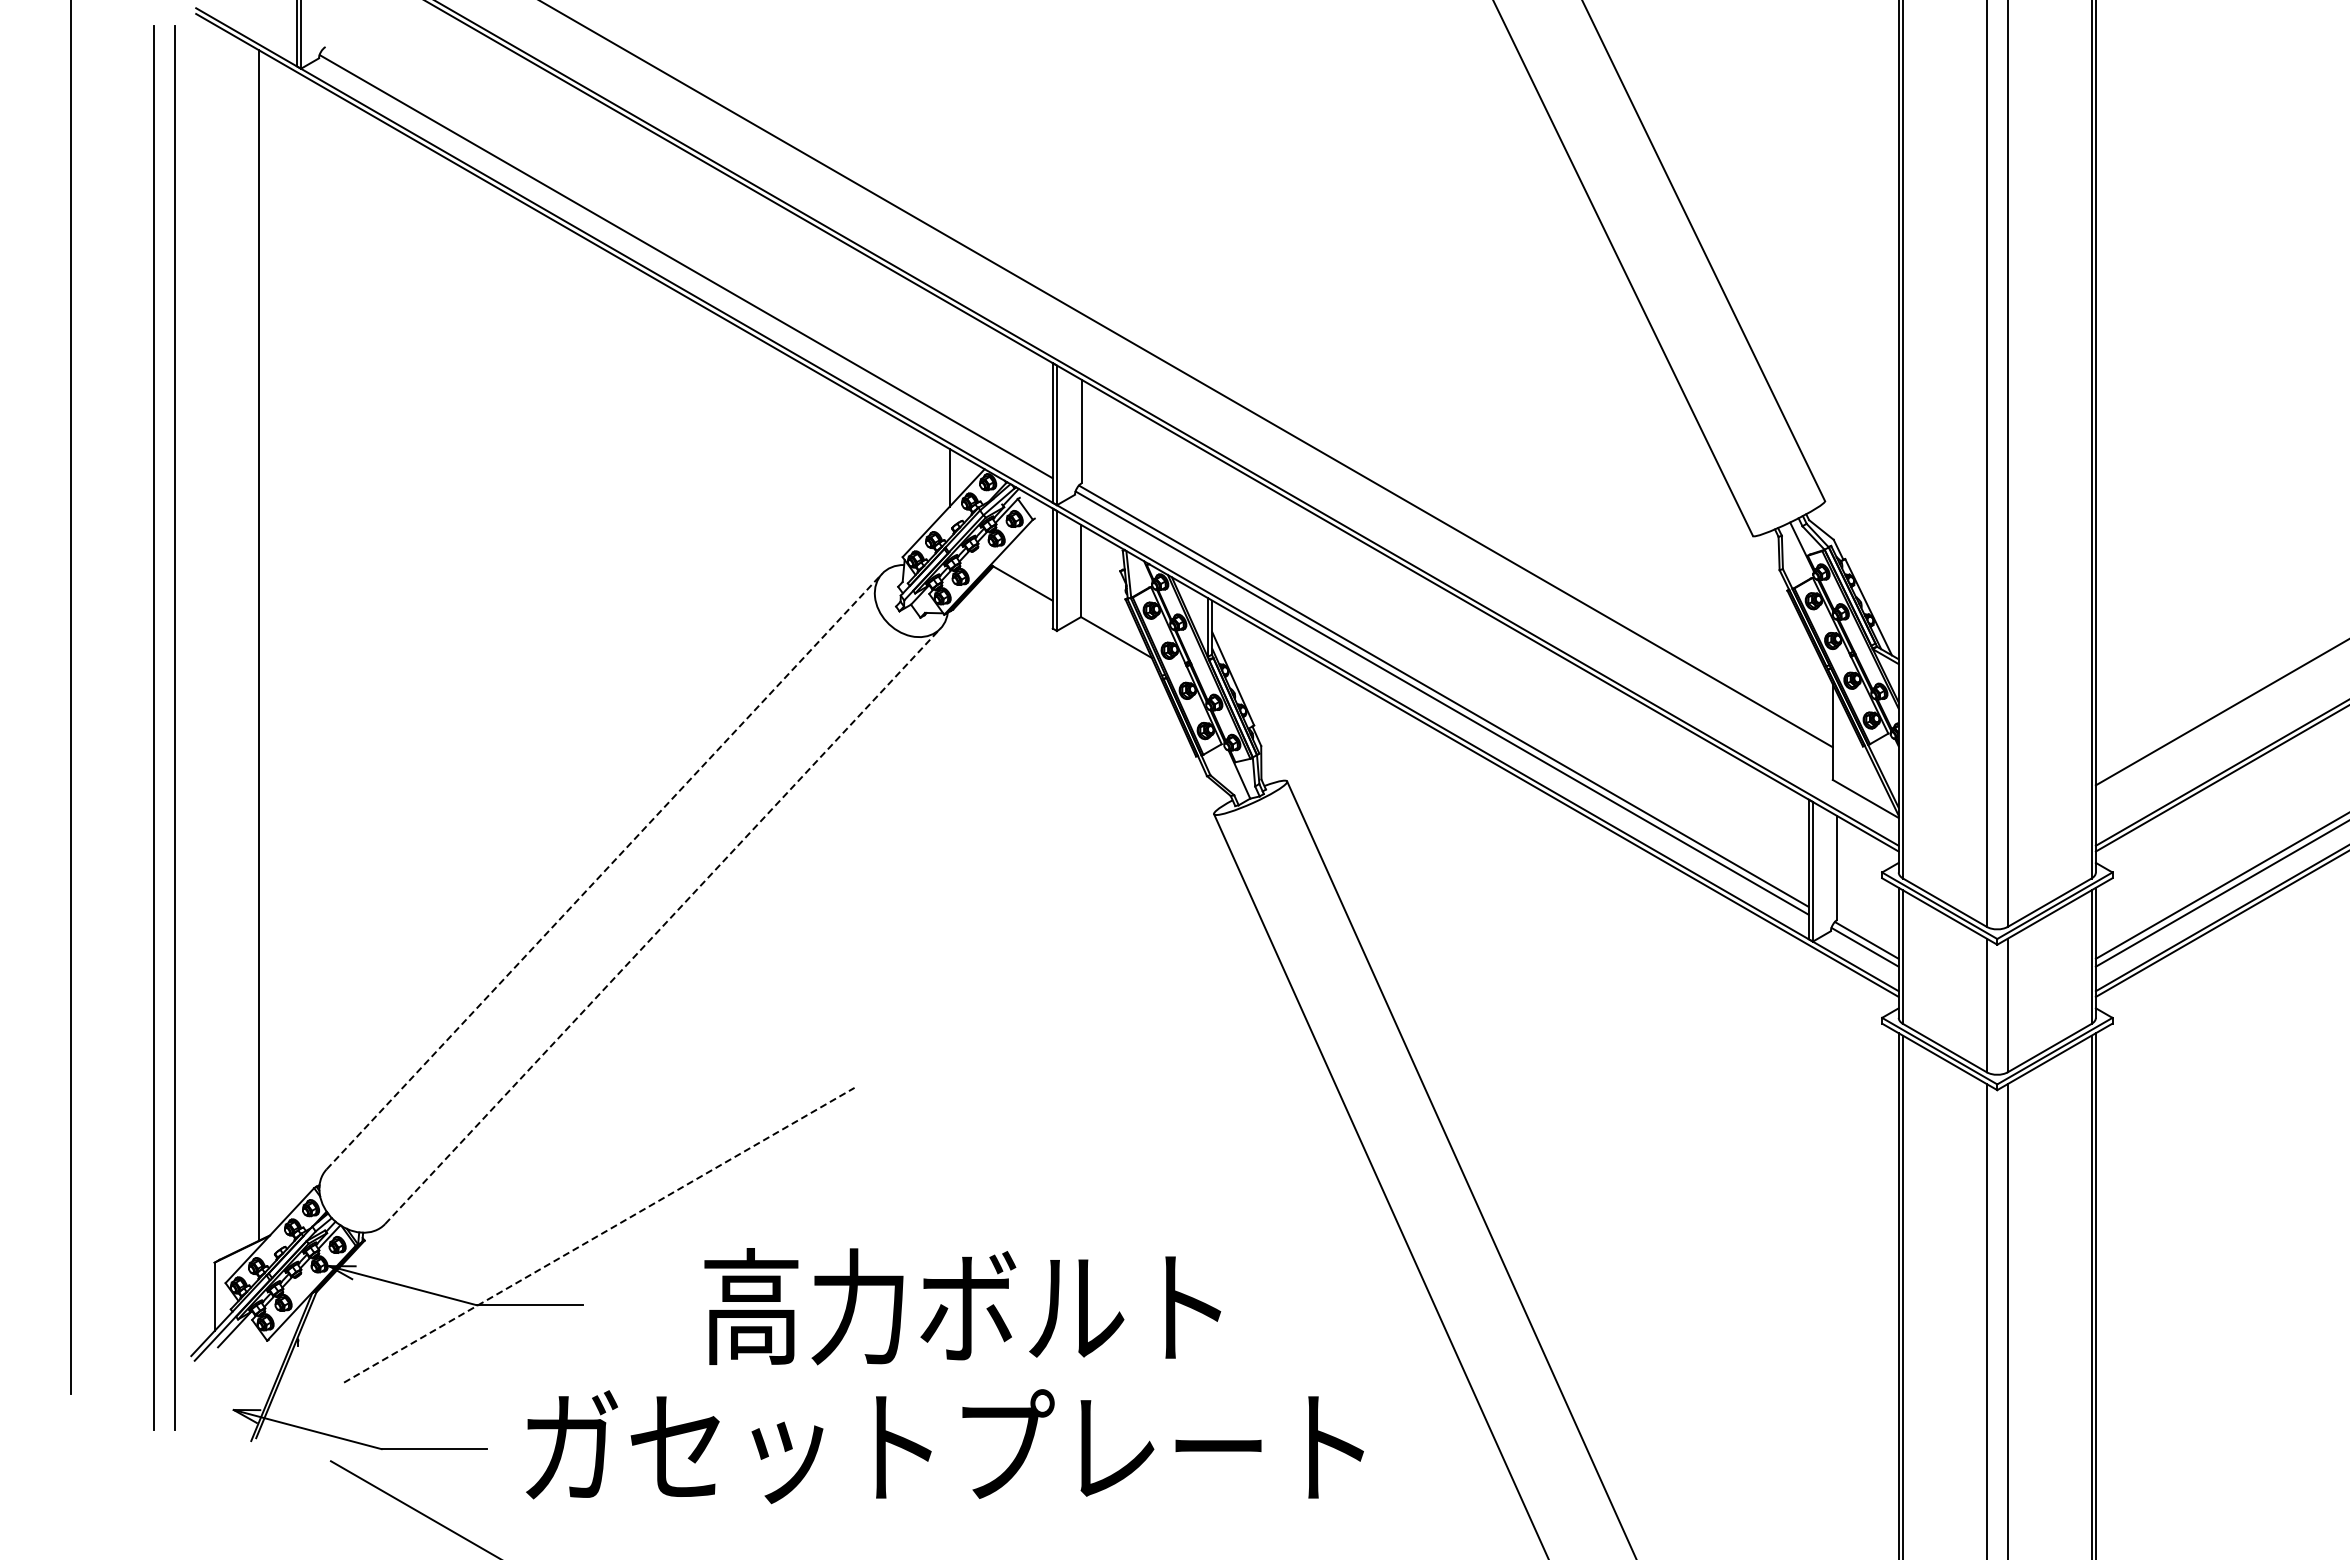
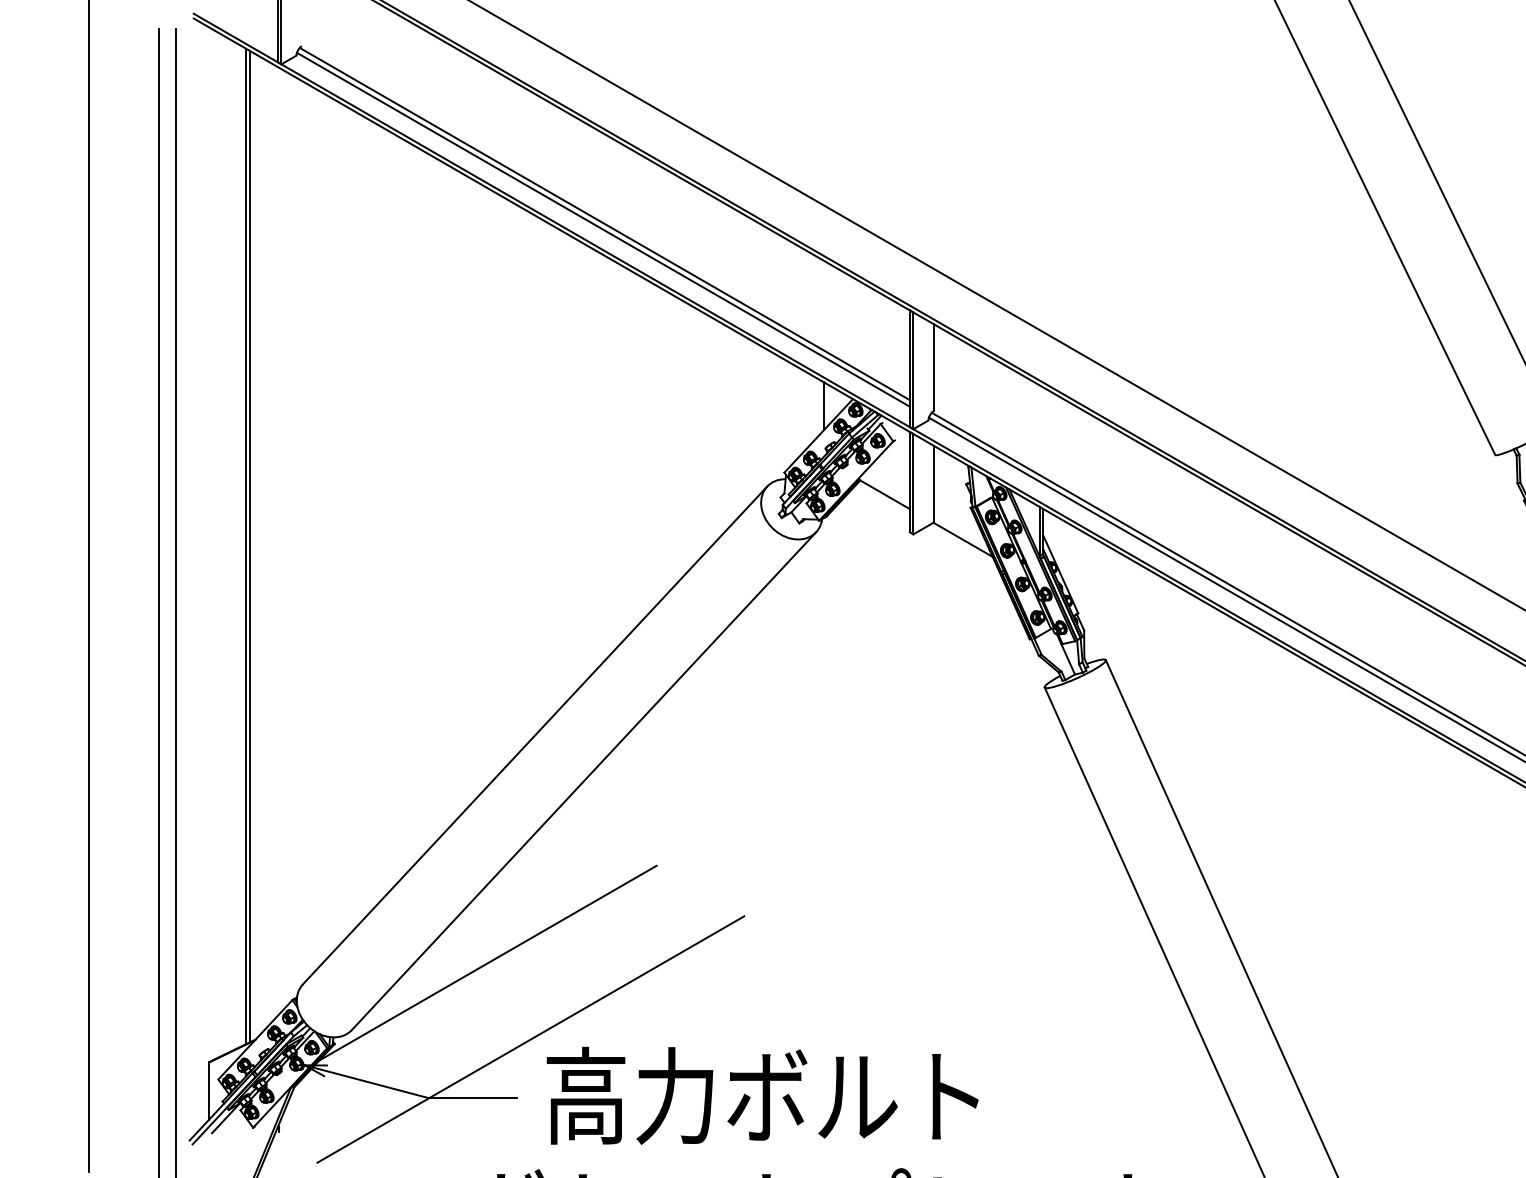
line: (687, 259) -> (604, 223), added
line: (263, 645) -> (250, 546), added
line: (604, 871) -> (535, 735), dashed -> solid
line: (663, 925) -> (584, 780), dashed -> solid
line: (547, 1143) -> (487, 962), added
line: (599, 1235) -> (530, 1039), dashed -> solid
text: (962, 1306) -> (762, 1095), moved

